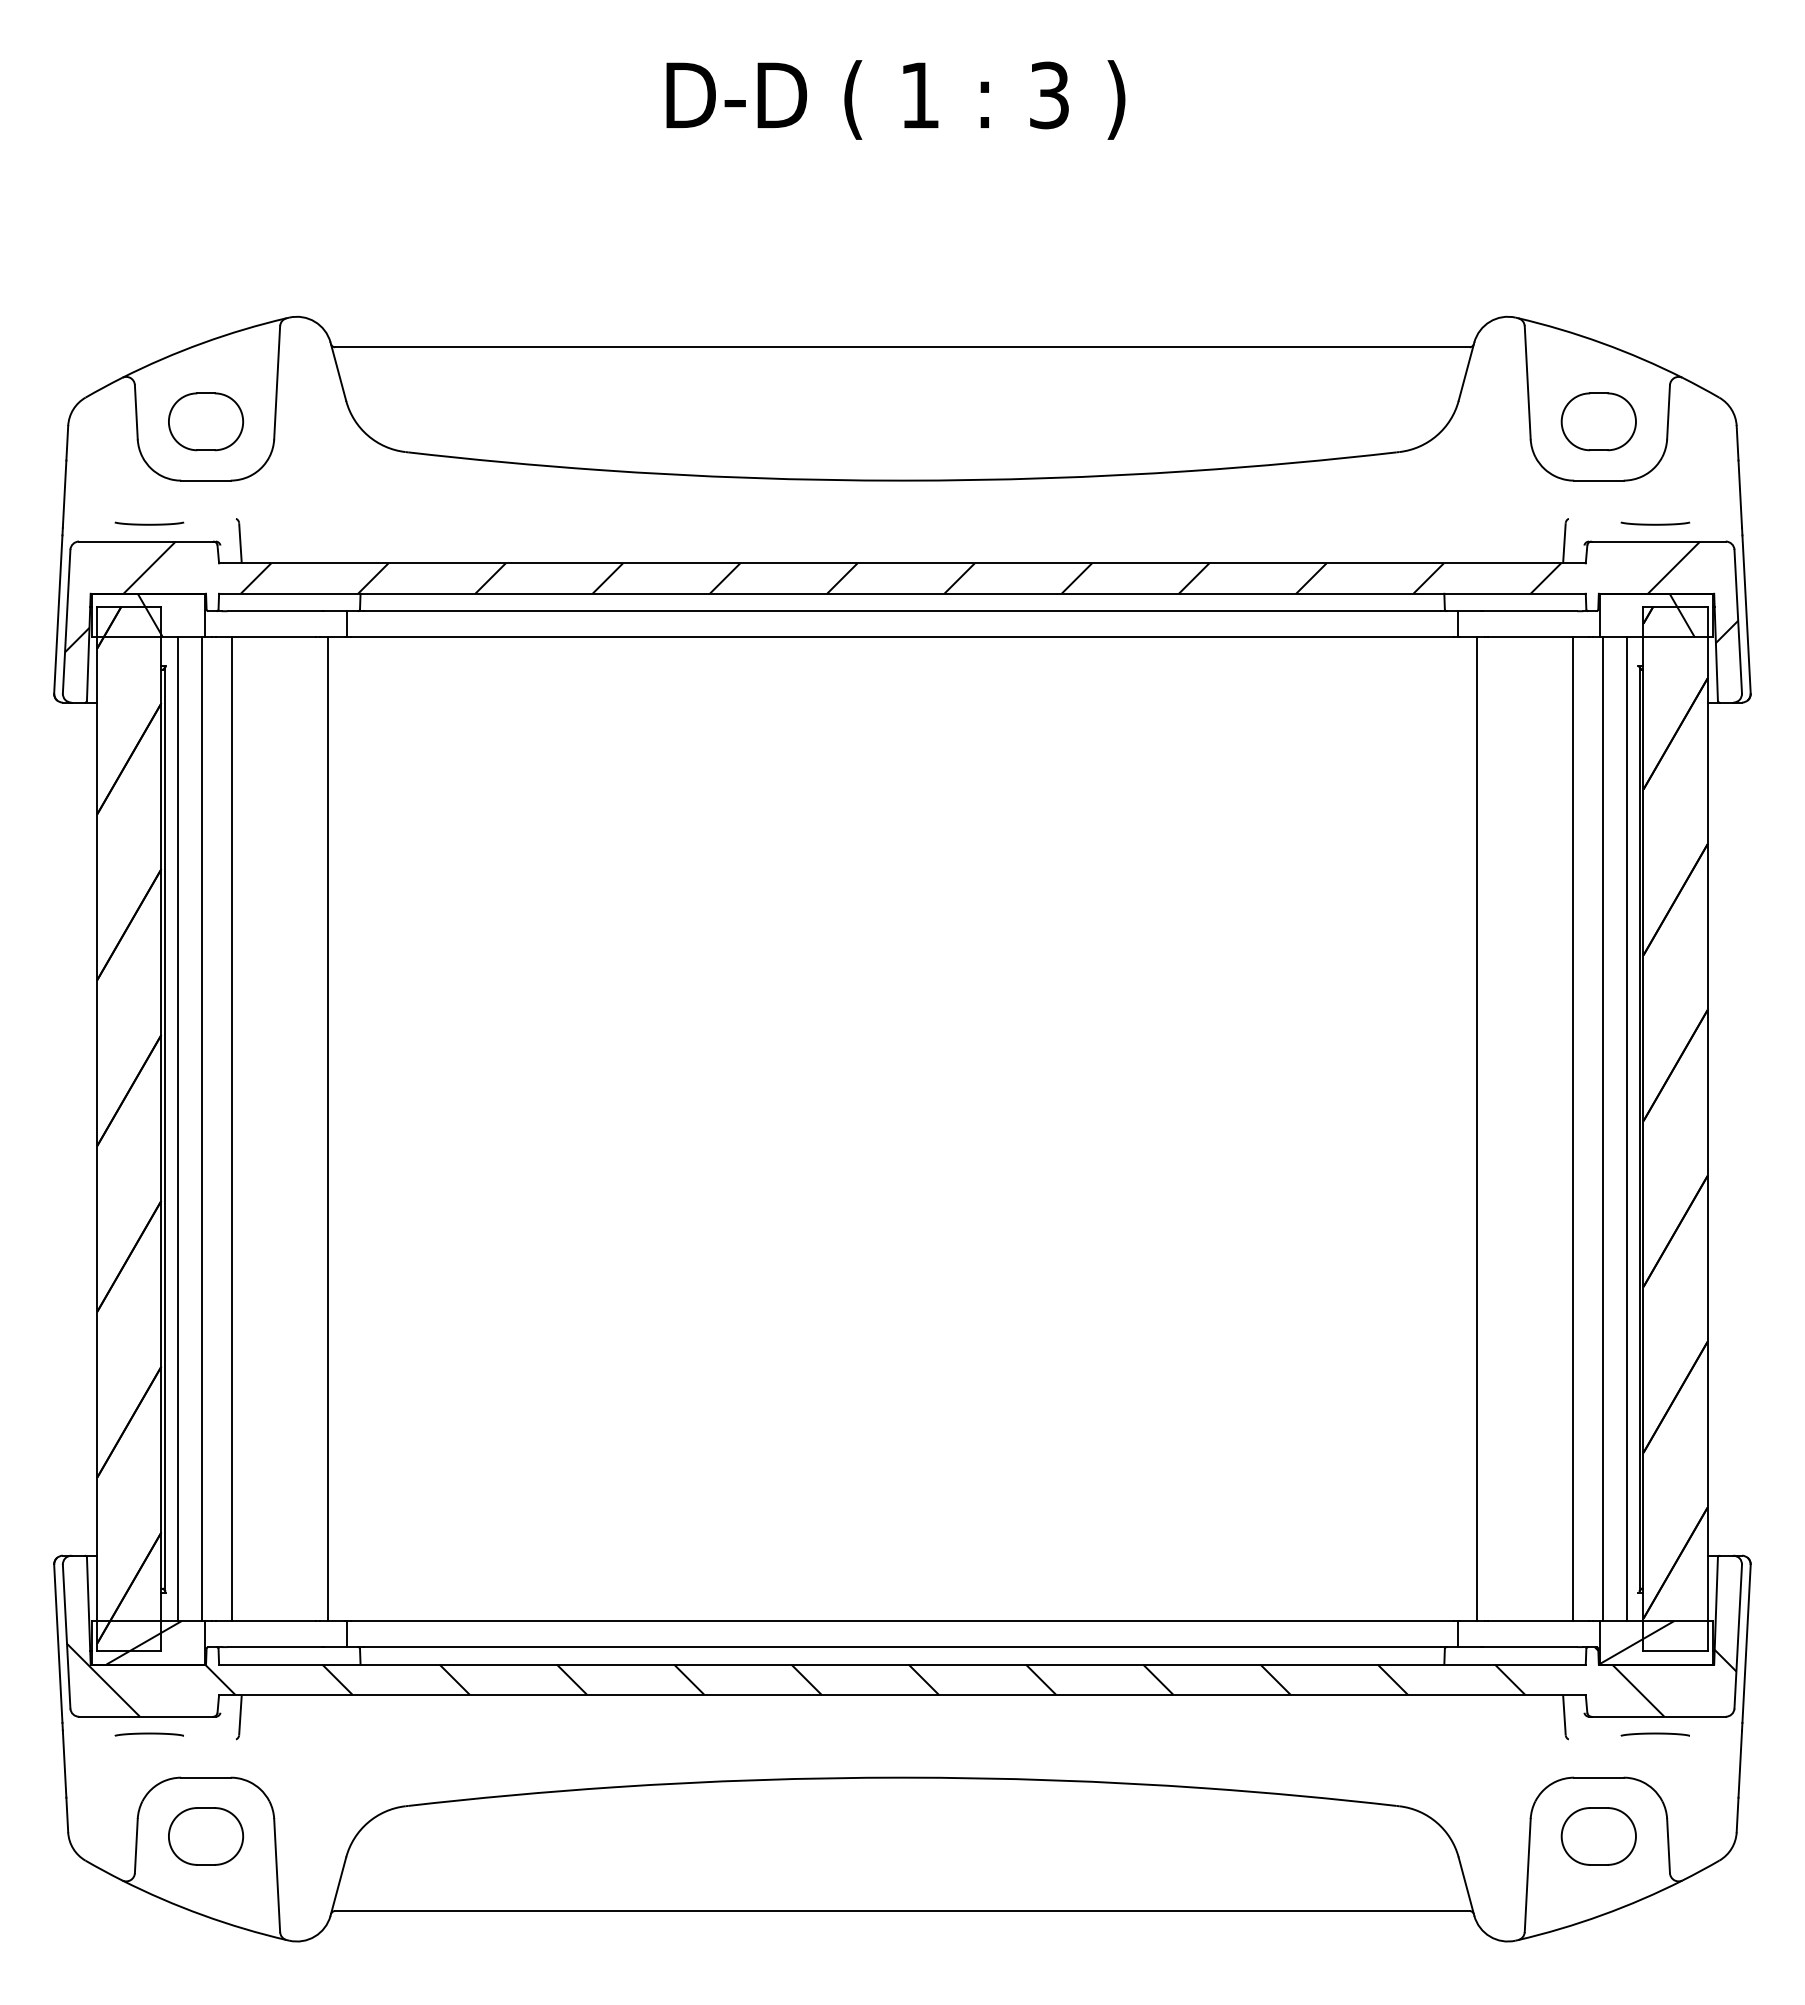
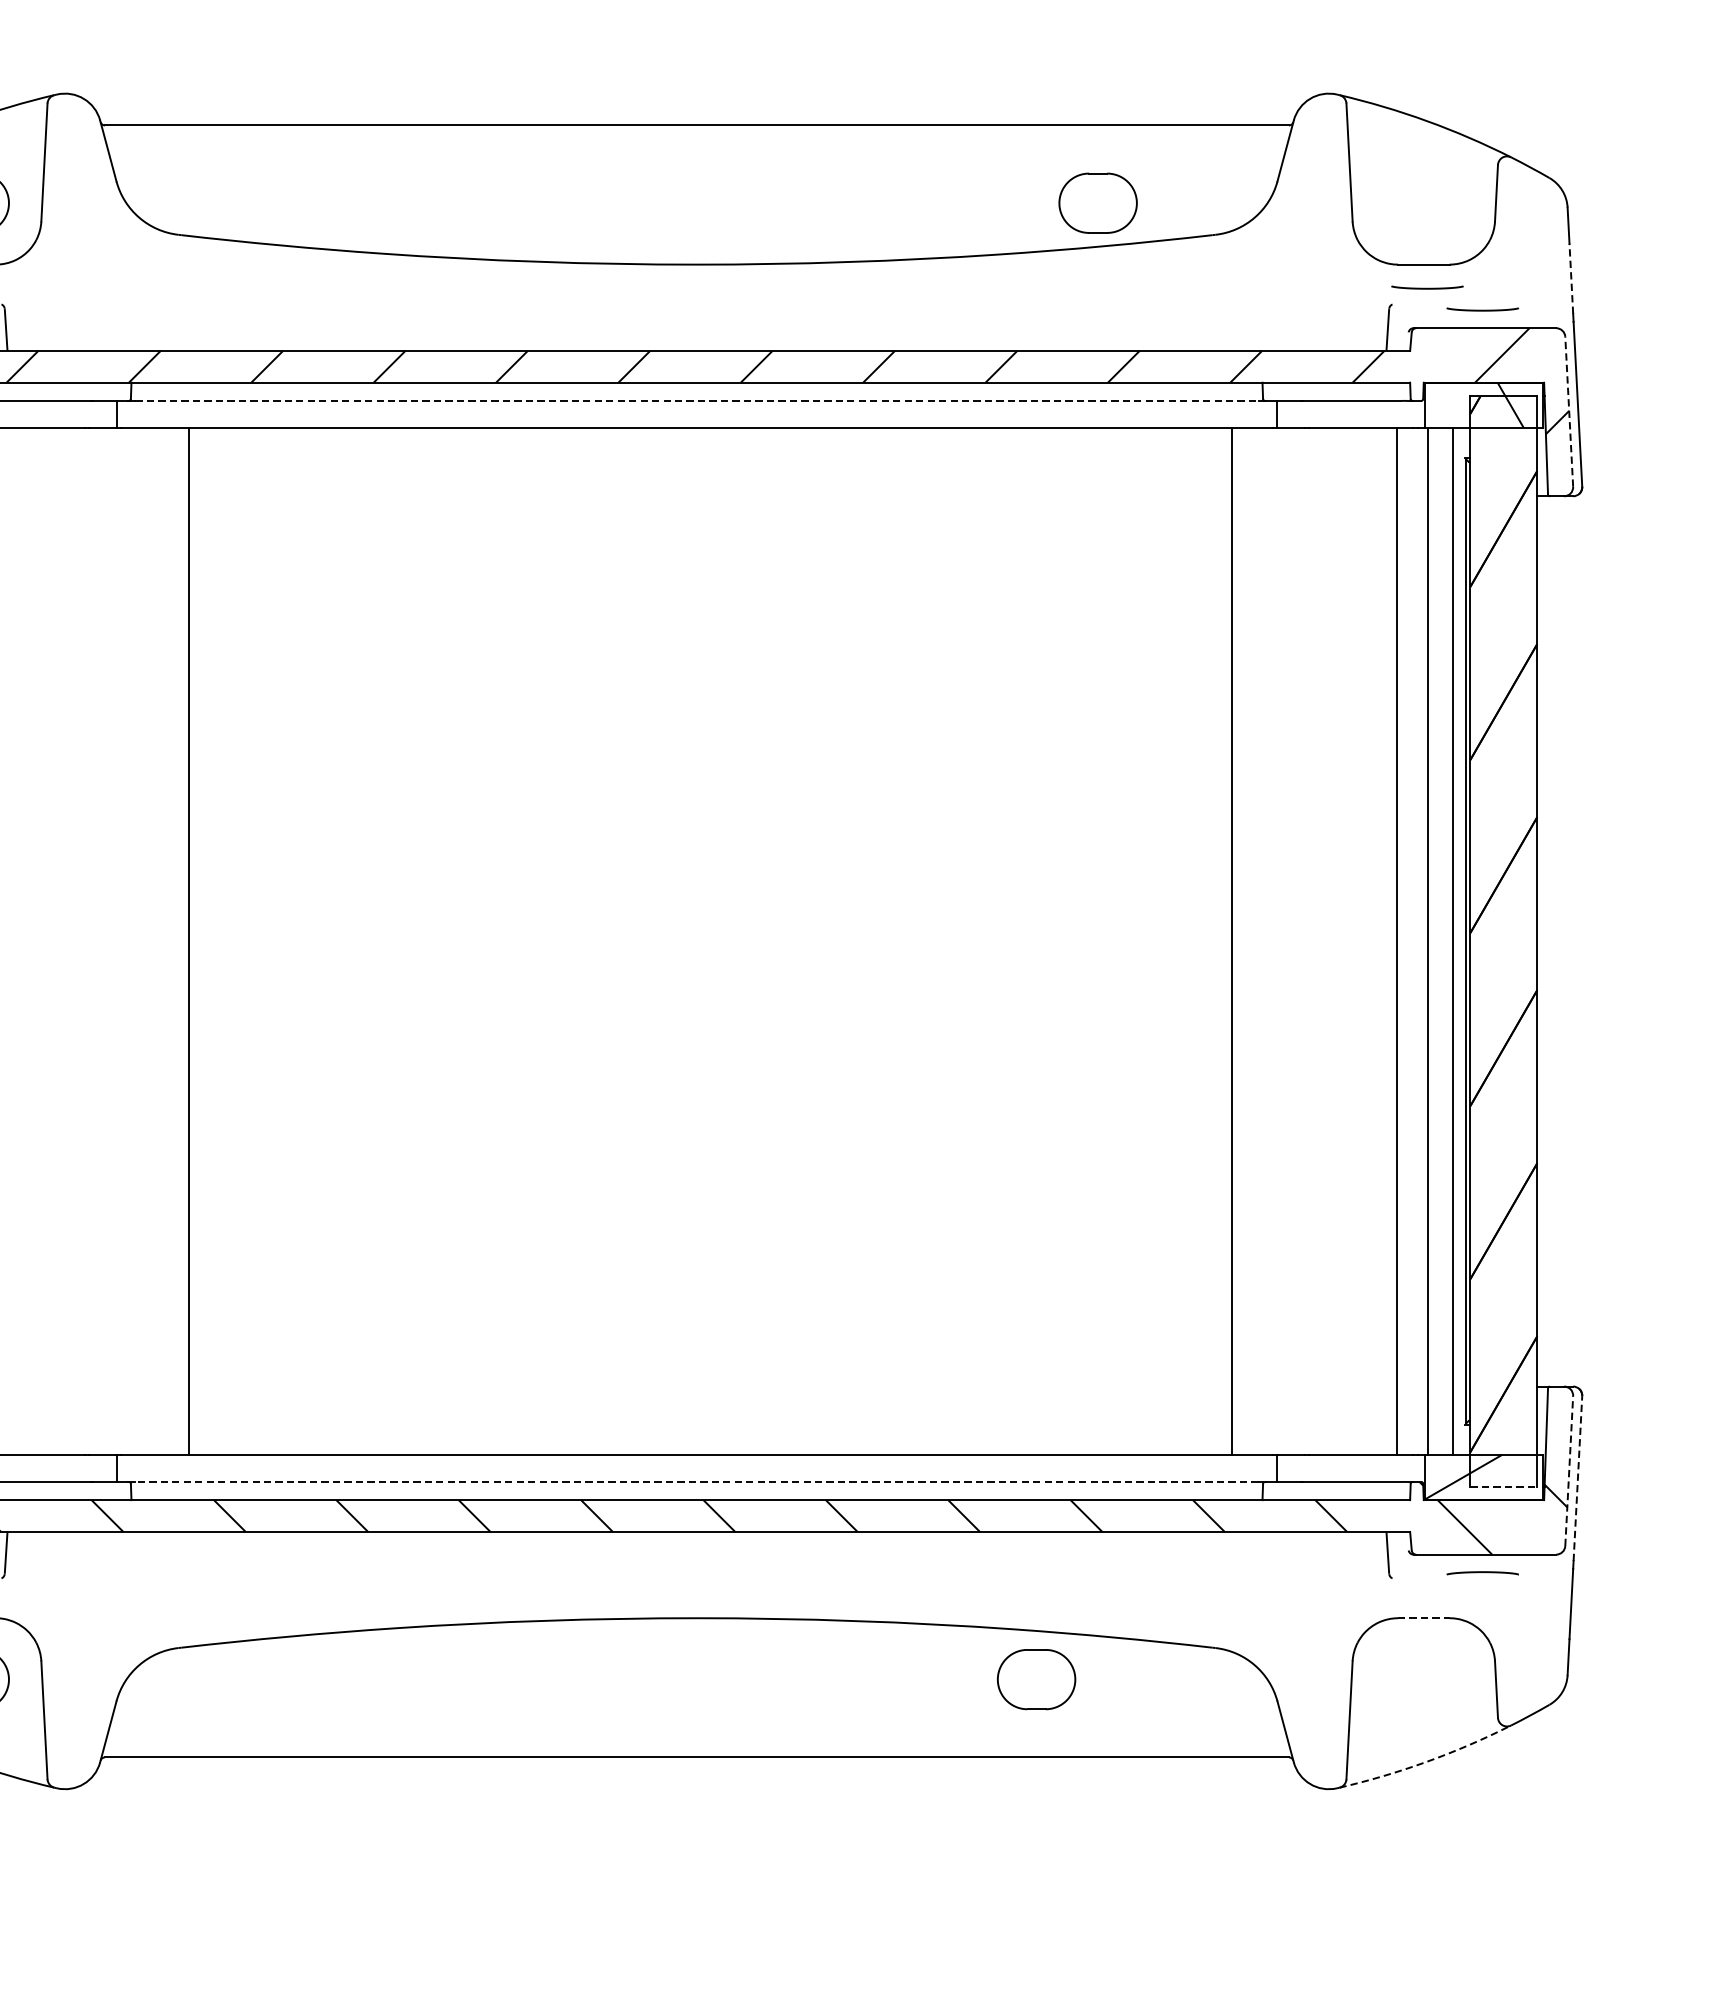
part: (1598, 421) -> (1097, 202), moved
line: (1740, 494) -> (1571, 279), solid -> dashed
curve: (1602, 502) -> (1427, 287), added
line: (902, 611) -> (697, 401), solid -> dashed
line: (1738, 621) -> (1569, 411), solid -> dashed
line: (327, 1128) -> (188, 940), moved
line: (1476, 1128) -> (1231, 940), moved
line: (1738, 1636) -> (1569, 1470), solid -> dashed
line: (1746, 1643) -> (1577, 1478), solid -> dashed
line: (901, 1647) -> (696, 1482), solid -> dashed
line: (1676, 1651) -> (1504, 1486), solid -> dashed
line: (1598, 1777) -> (1423, 1618), solid -> dashed
part: (1598, 1836) -> (1036, 1679), moved
arc: (1602, 1915) -> (1427, 1762), solid -> dashed

